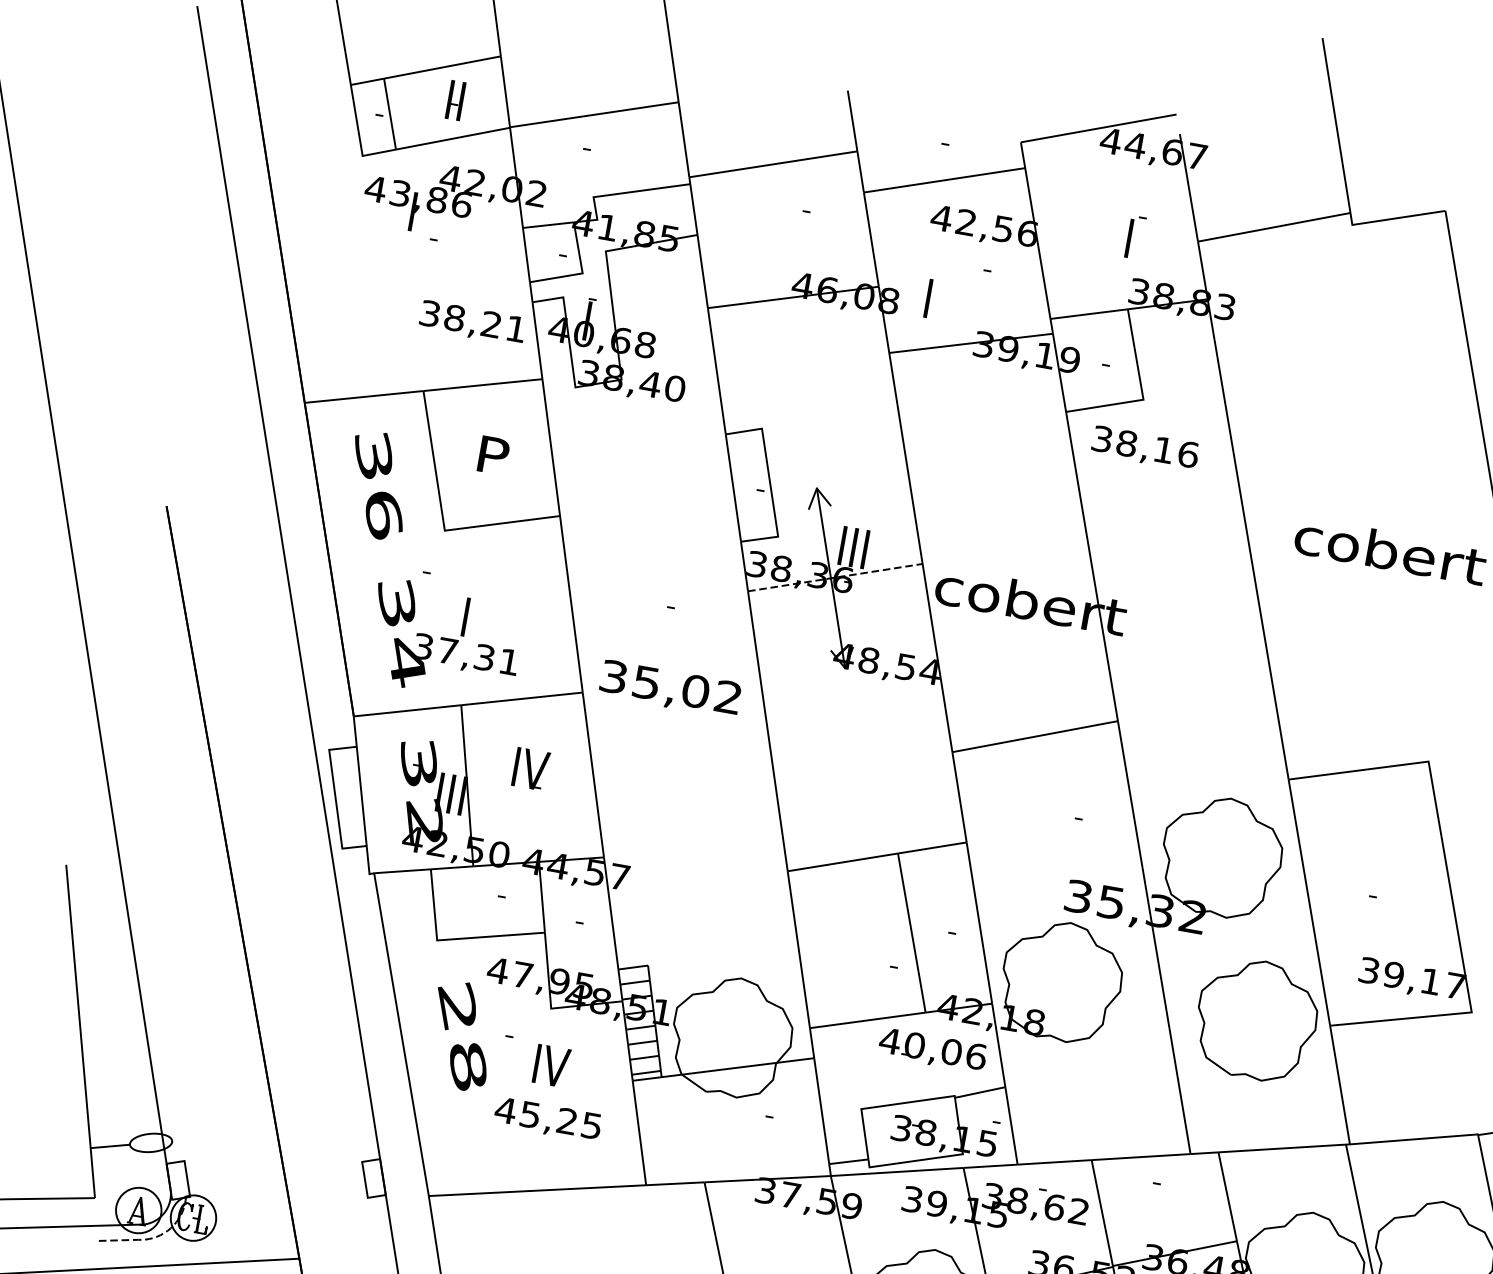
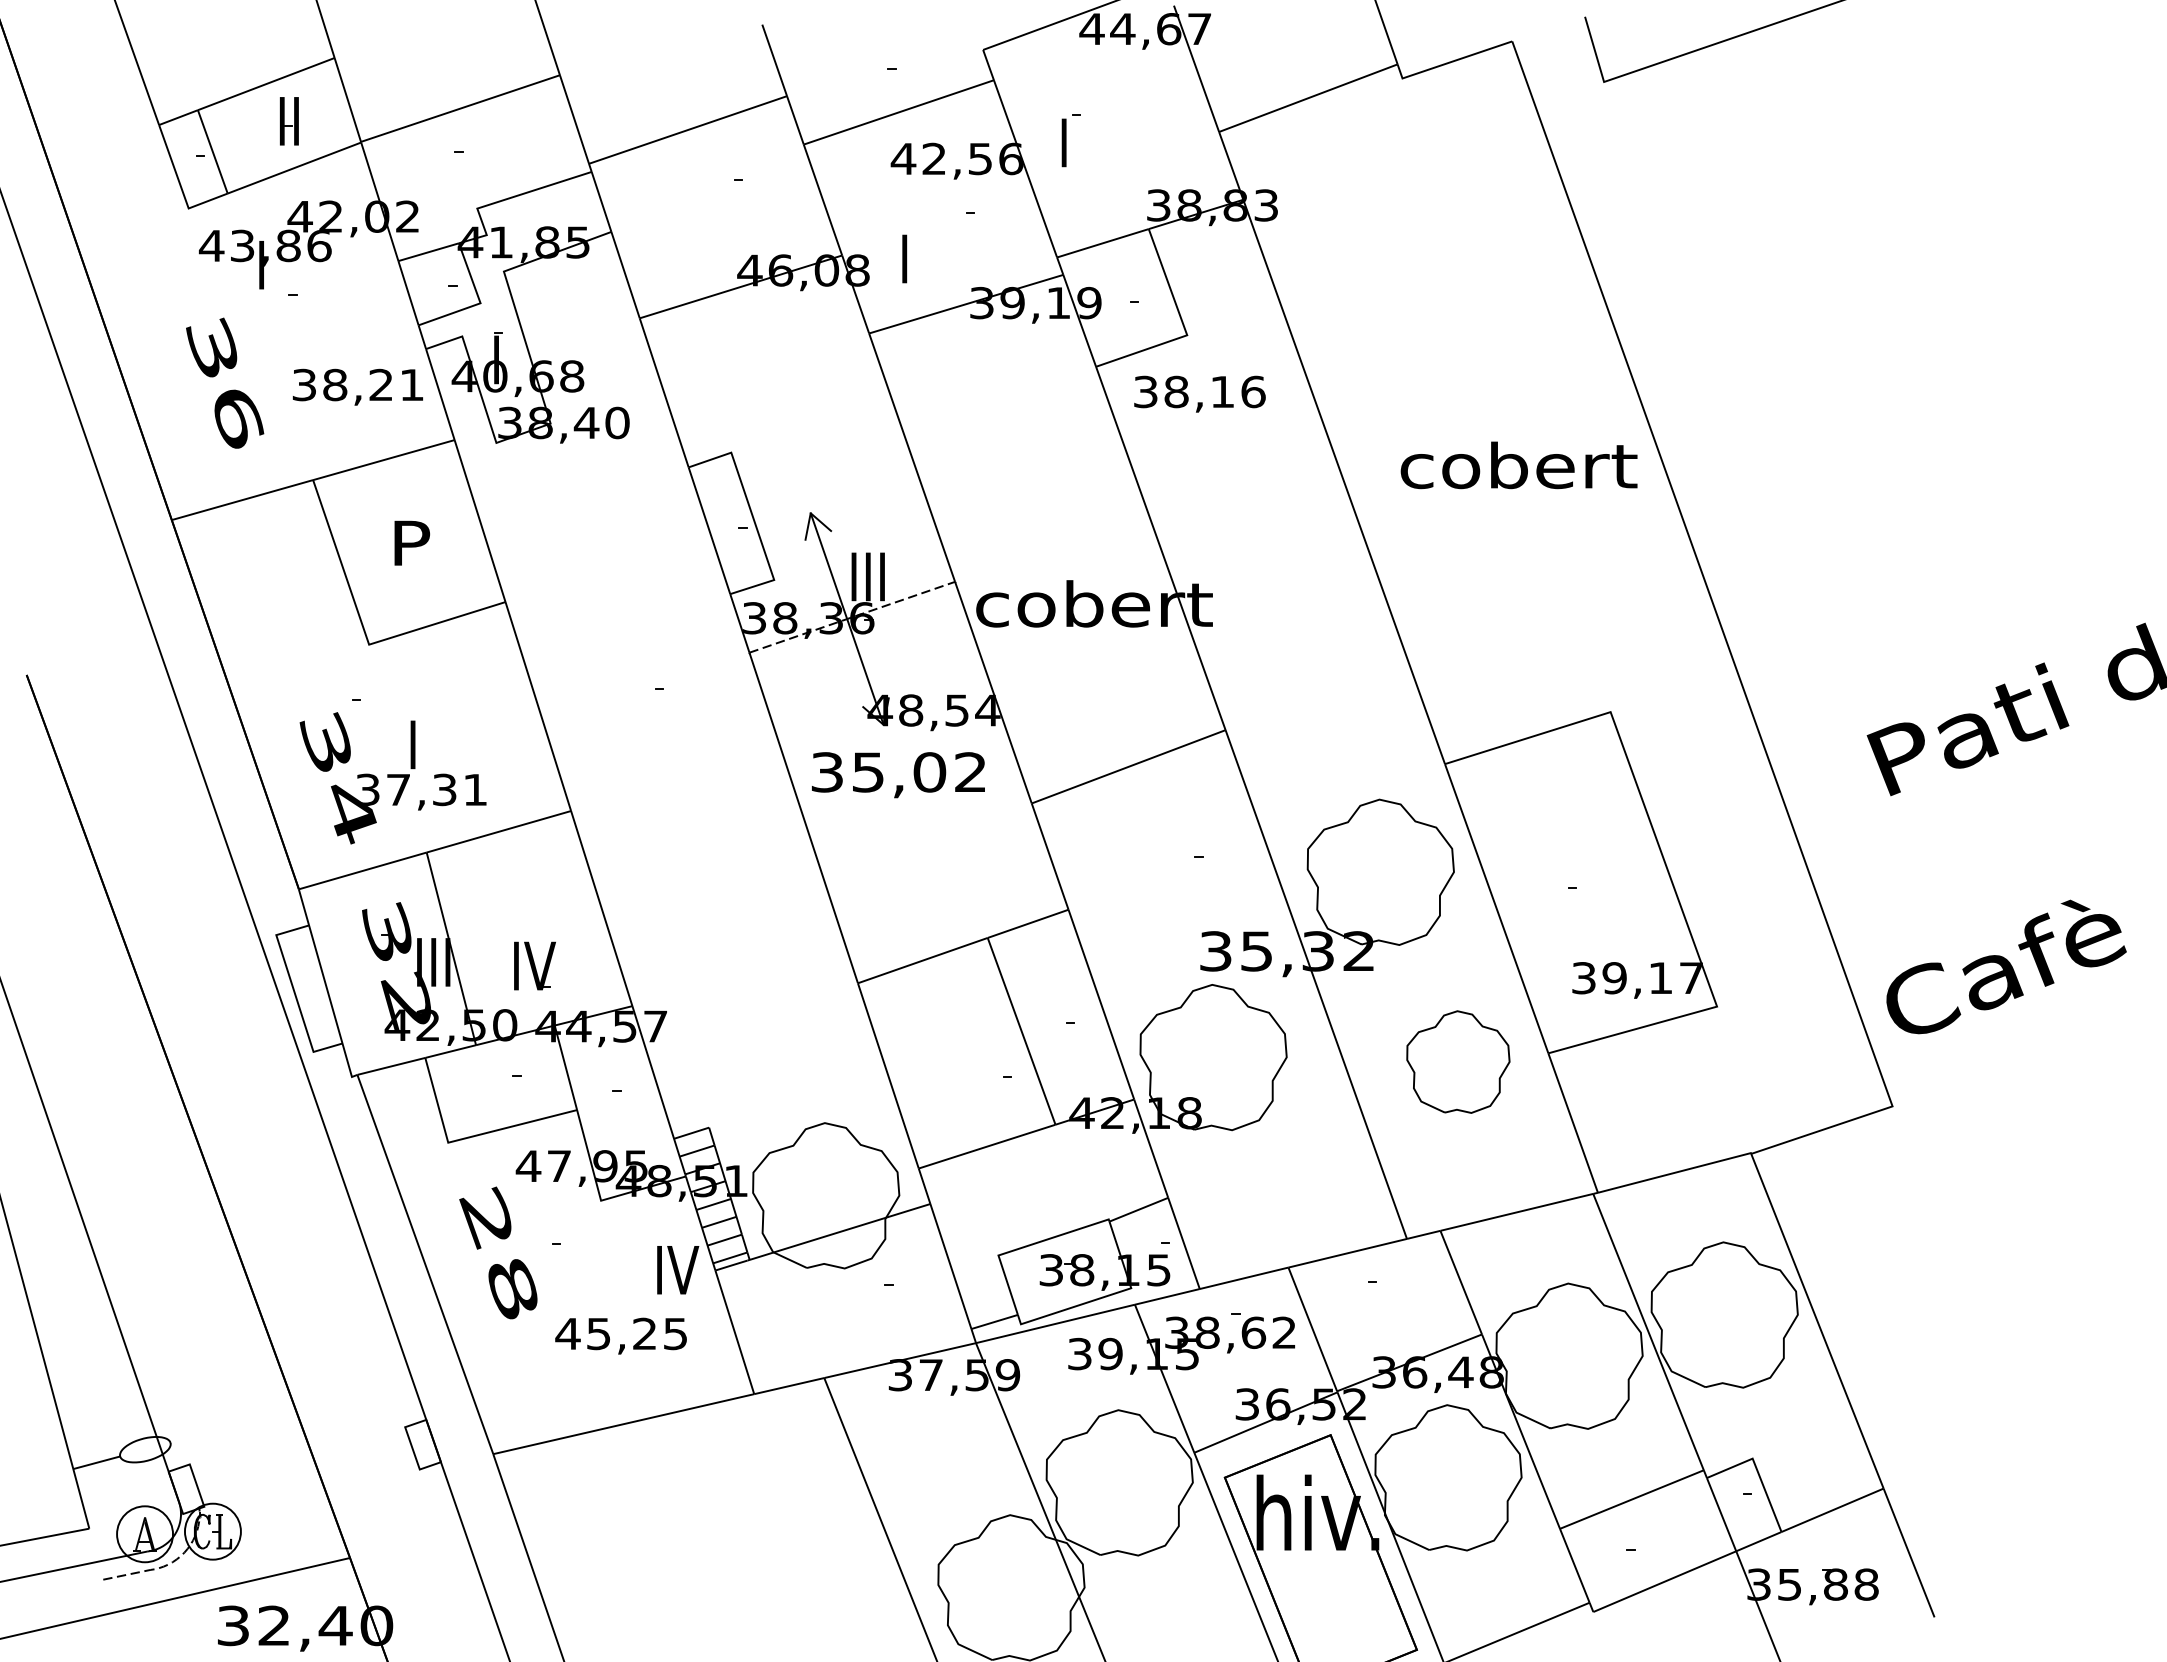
part: (1134, 237) -> (1070, 140), moved
text: (379, 484) -> (225, 382), moved
text: (670, 689) -> (898, 775), moved
part: (530, 768) -> (534, 965), moved
part: (1257, 1019) -> (1458, 1061), size x0.7
part: (931, 1057) -> (1072, 1177), removed
text: (551, 1066) -> (678, 1270), moved

